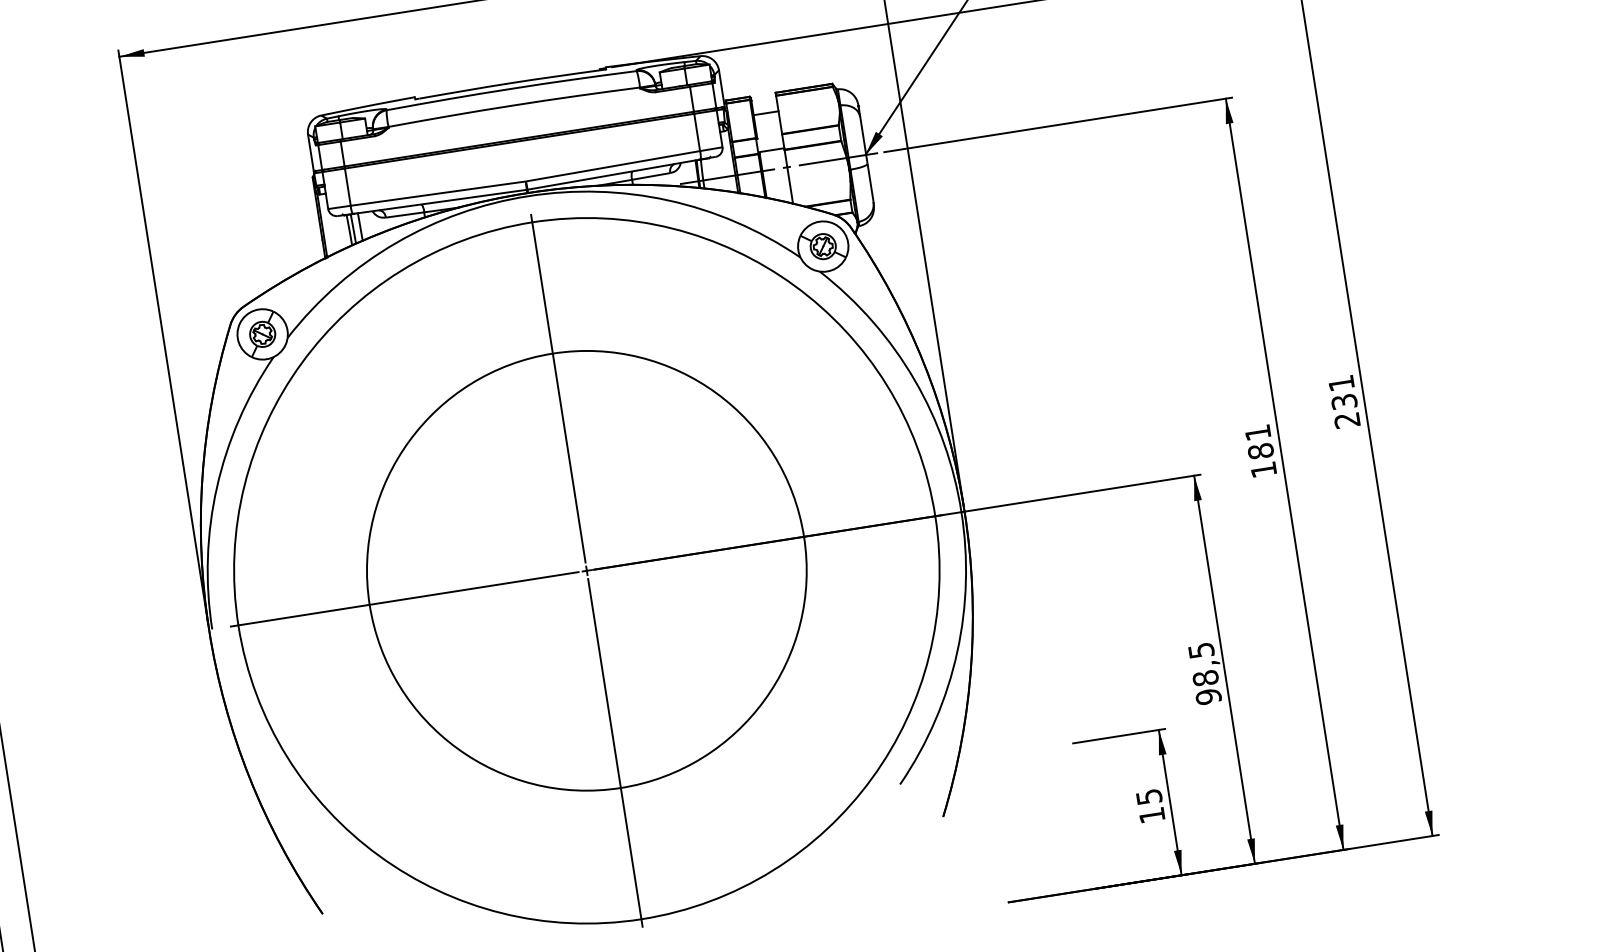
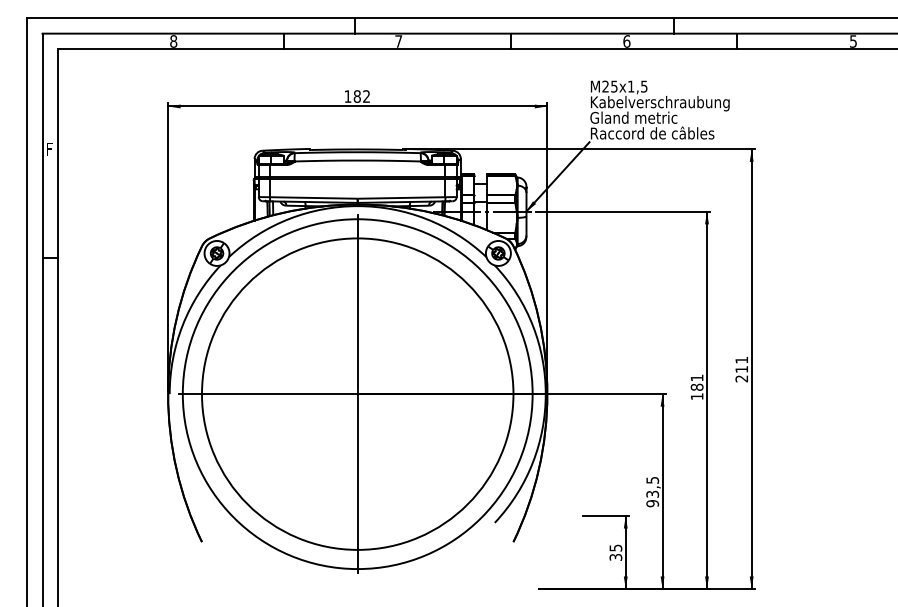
text: (1343, 401) -> (741, 369), 231 -> 211
circle: (586, 569) -> (357, 393), size x1.43
text: (1205, 676) -> (652, 493), 98,5 -> 93,5
text: (1151, 815) -> (615, 557), 15 -> 35

